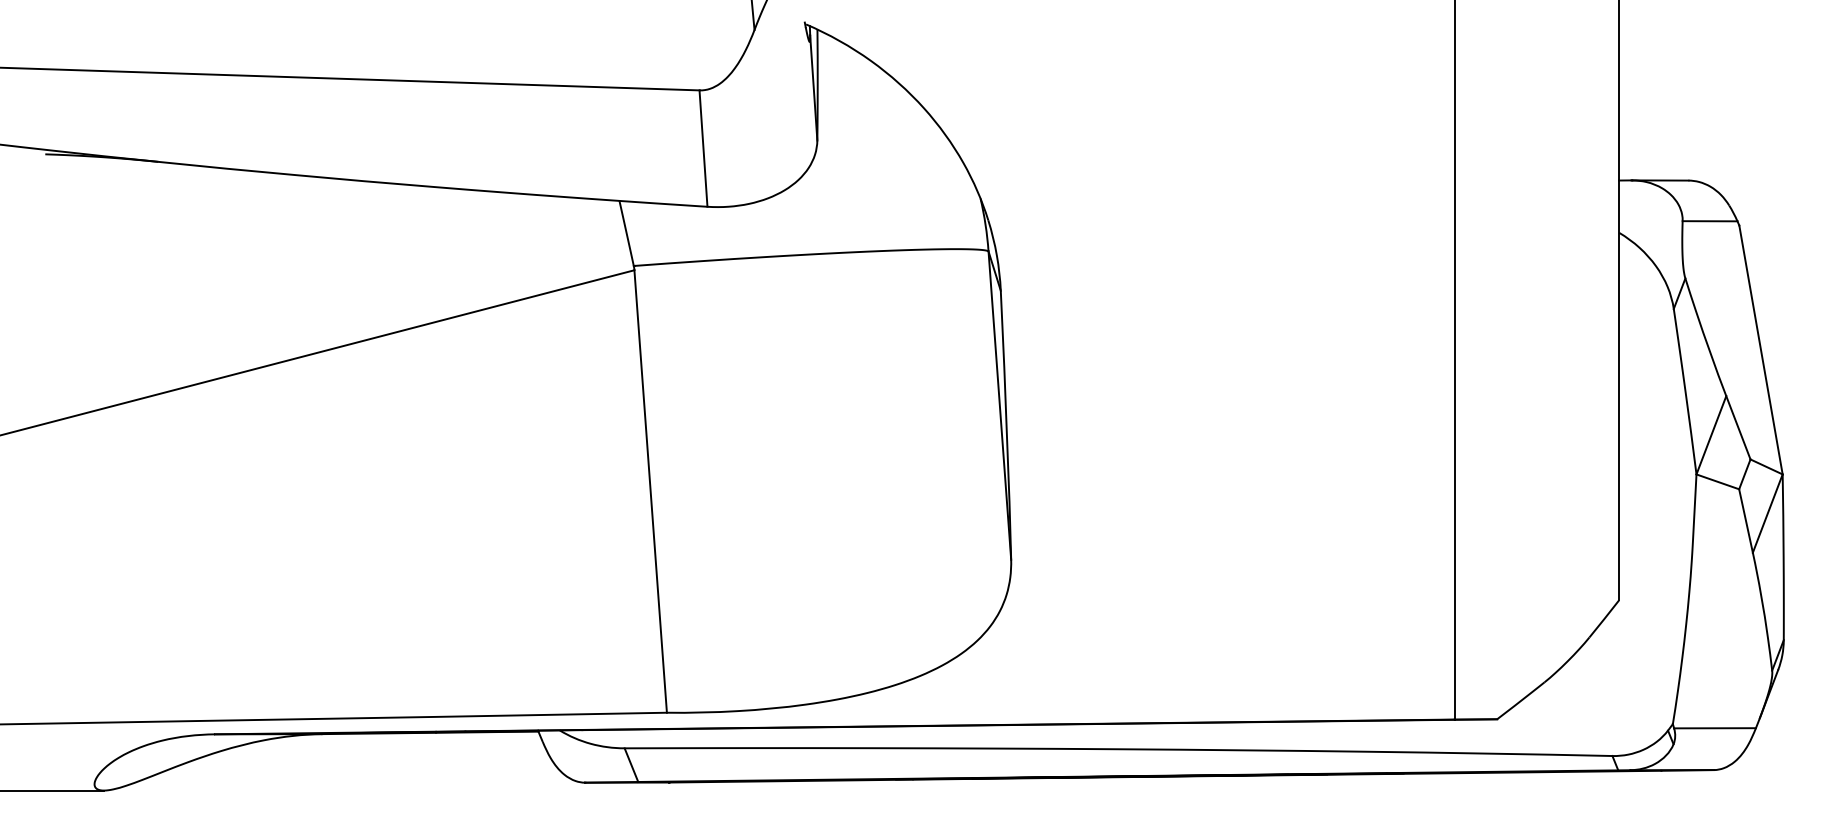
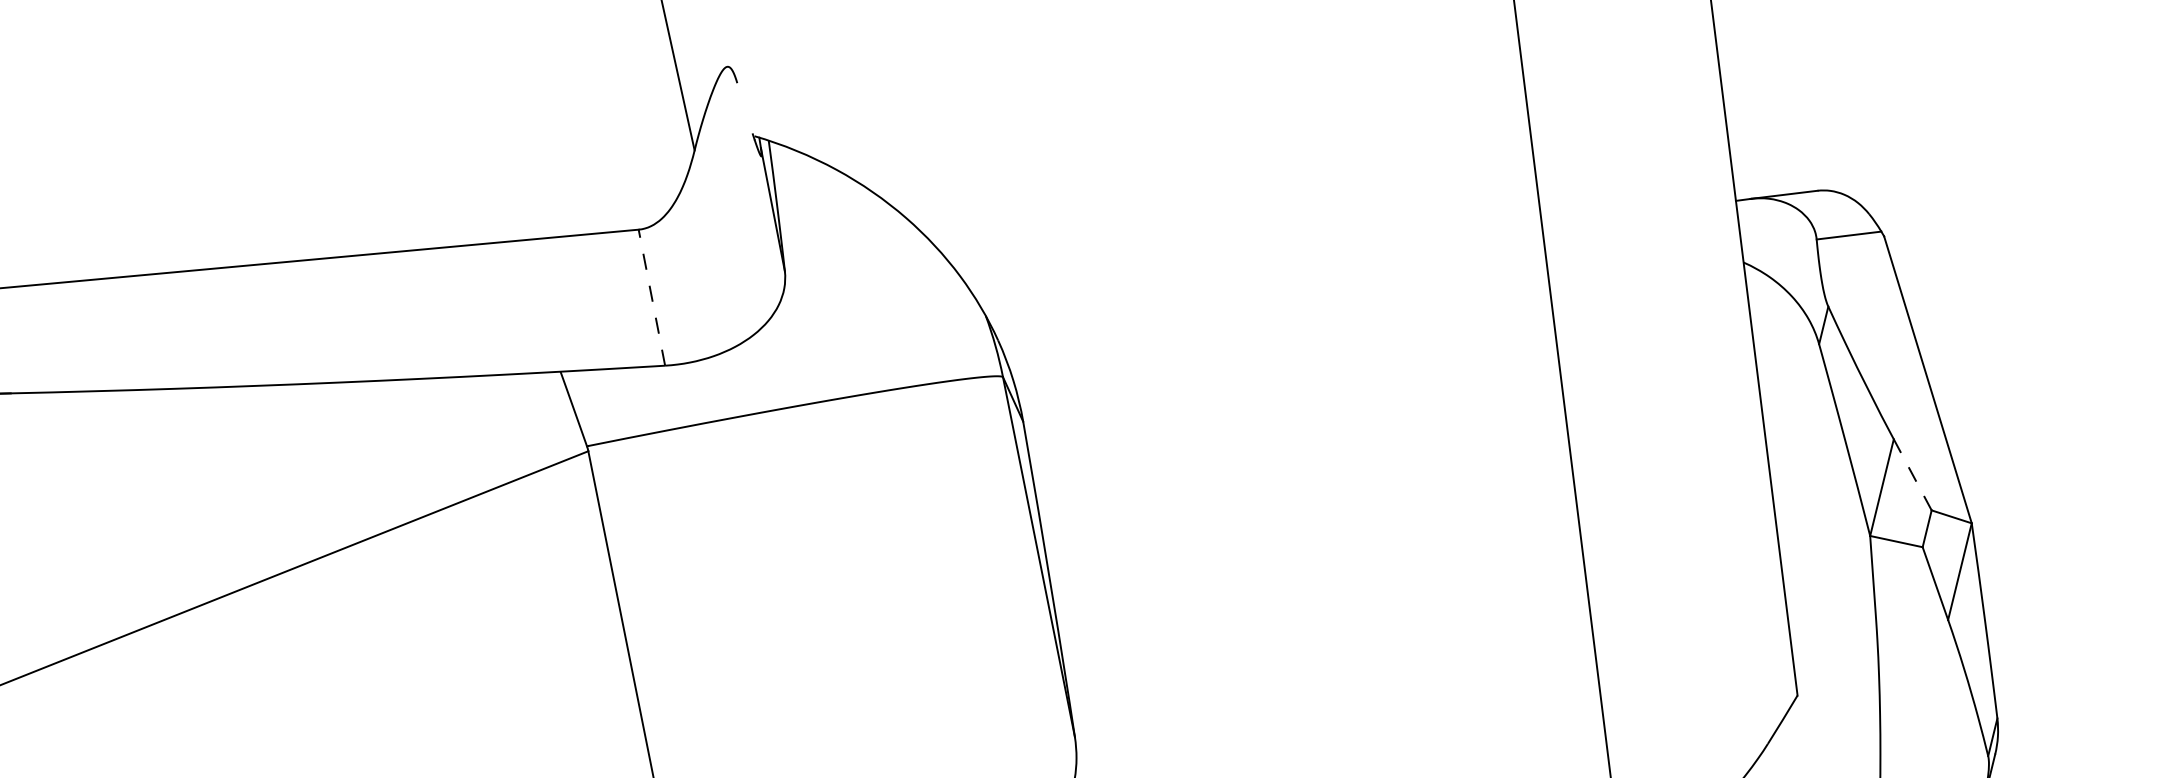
line: (703, 148) -> (651, 297), solid -> dashed
line: (1738, 427) -> (1912, 474), solid -> dashed

